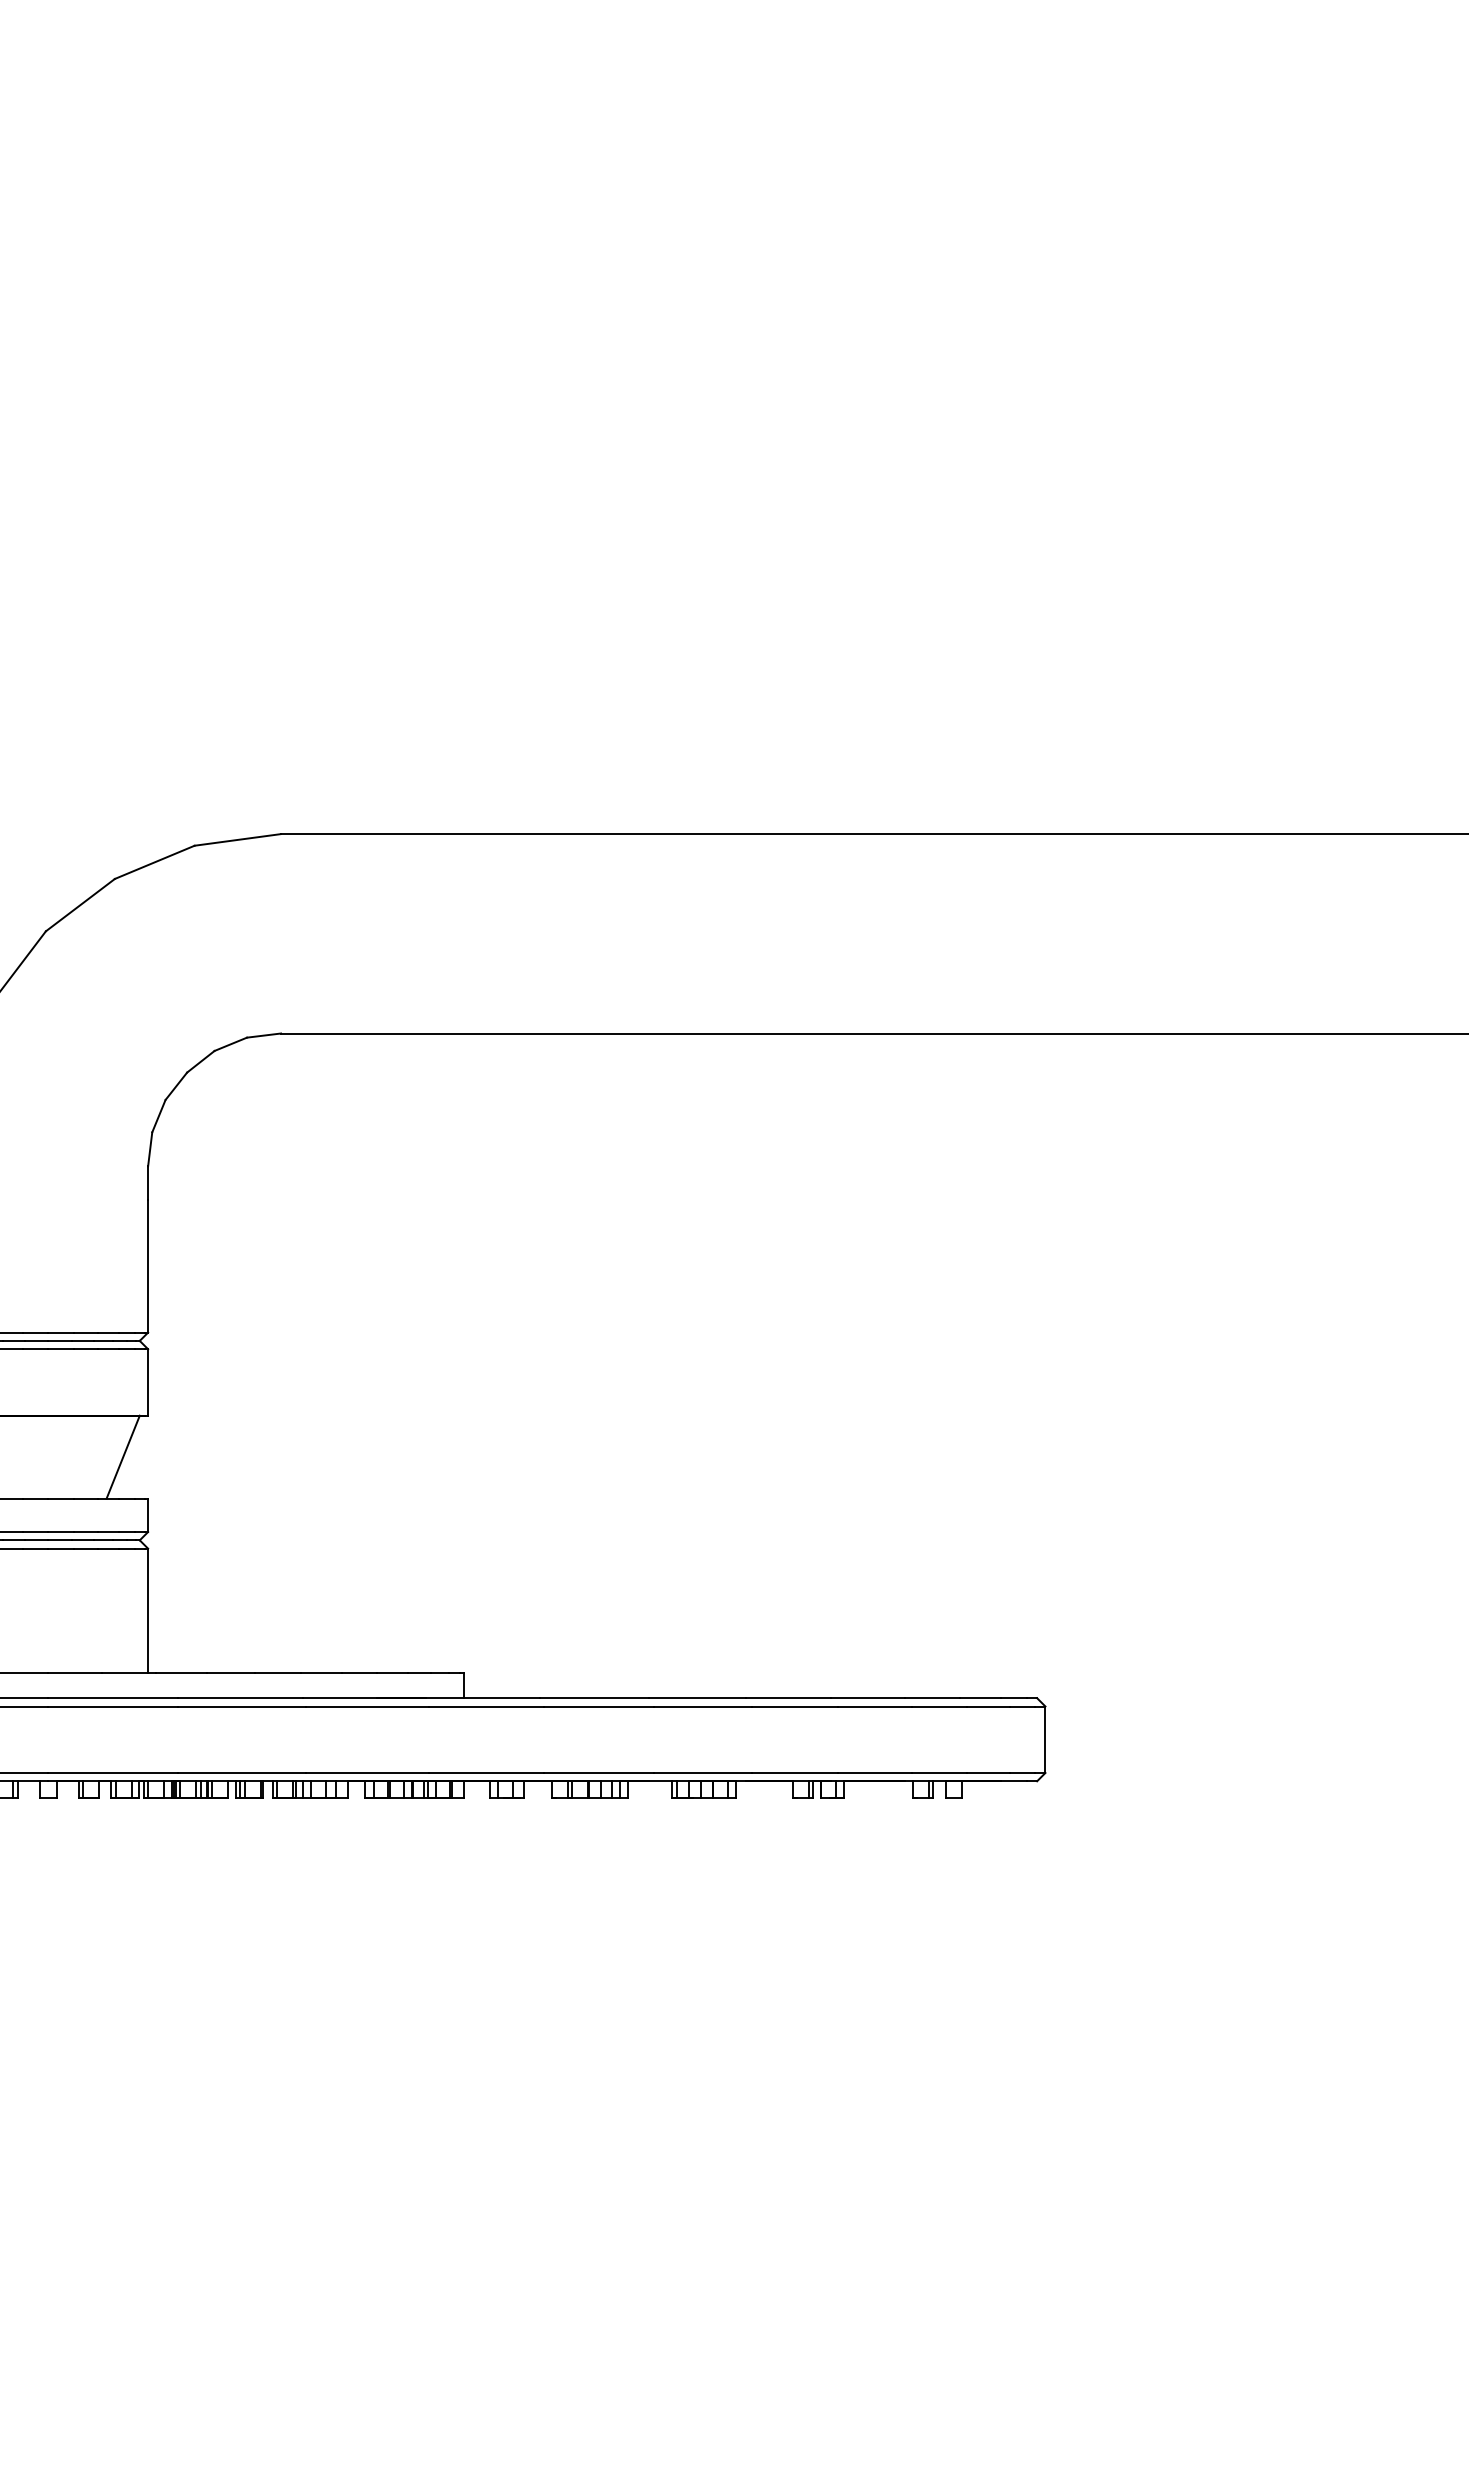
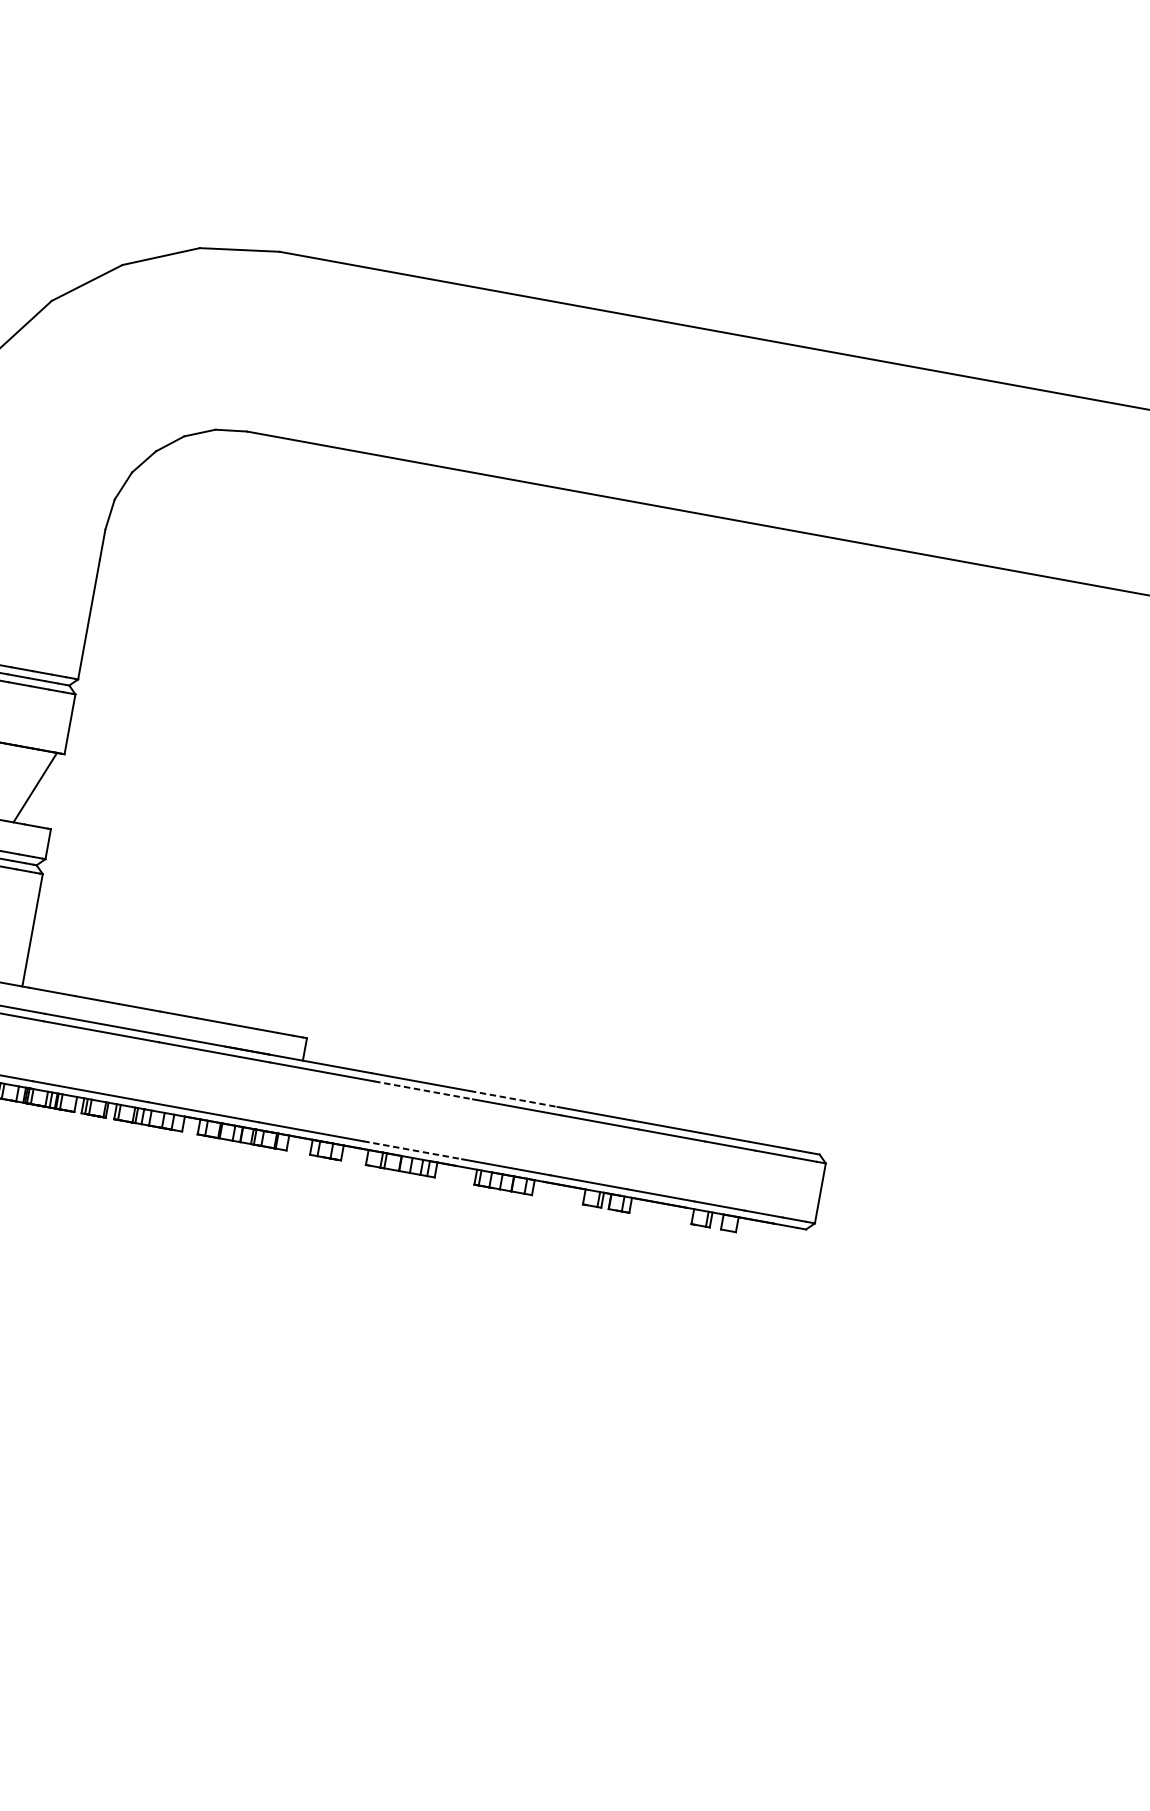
line: (697, 1698) -> (513, 1099), solid -> dashed
line: (599, 1706) -> (423, 1090), solid -> dashed
line: (599, 1772) -> (413, 1149), solid -> dashed

